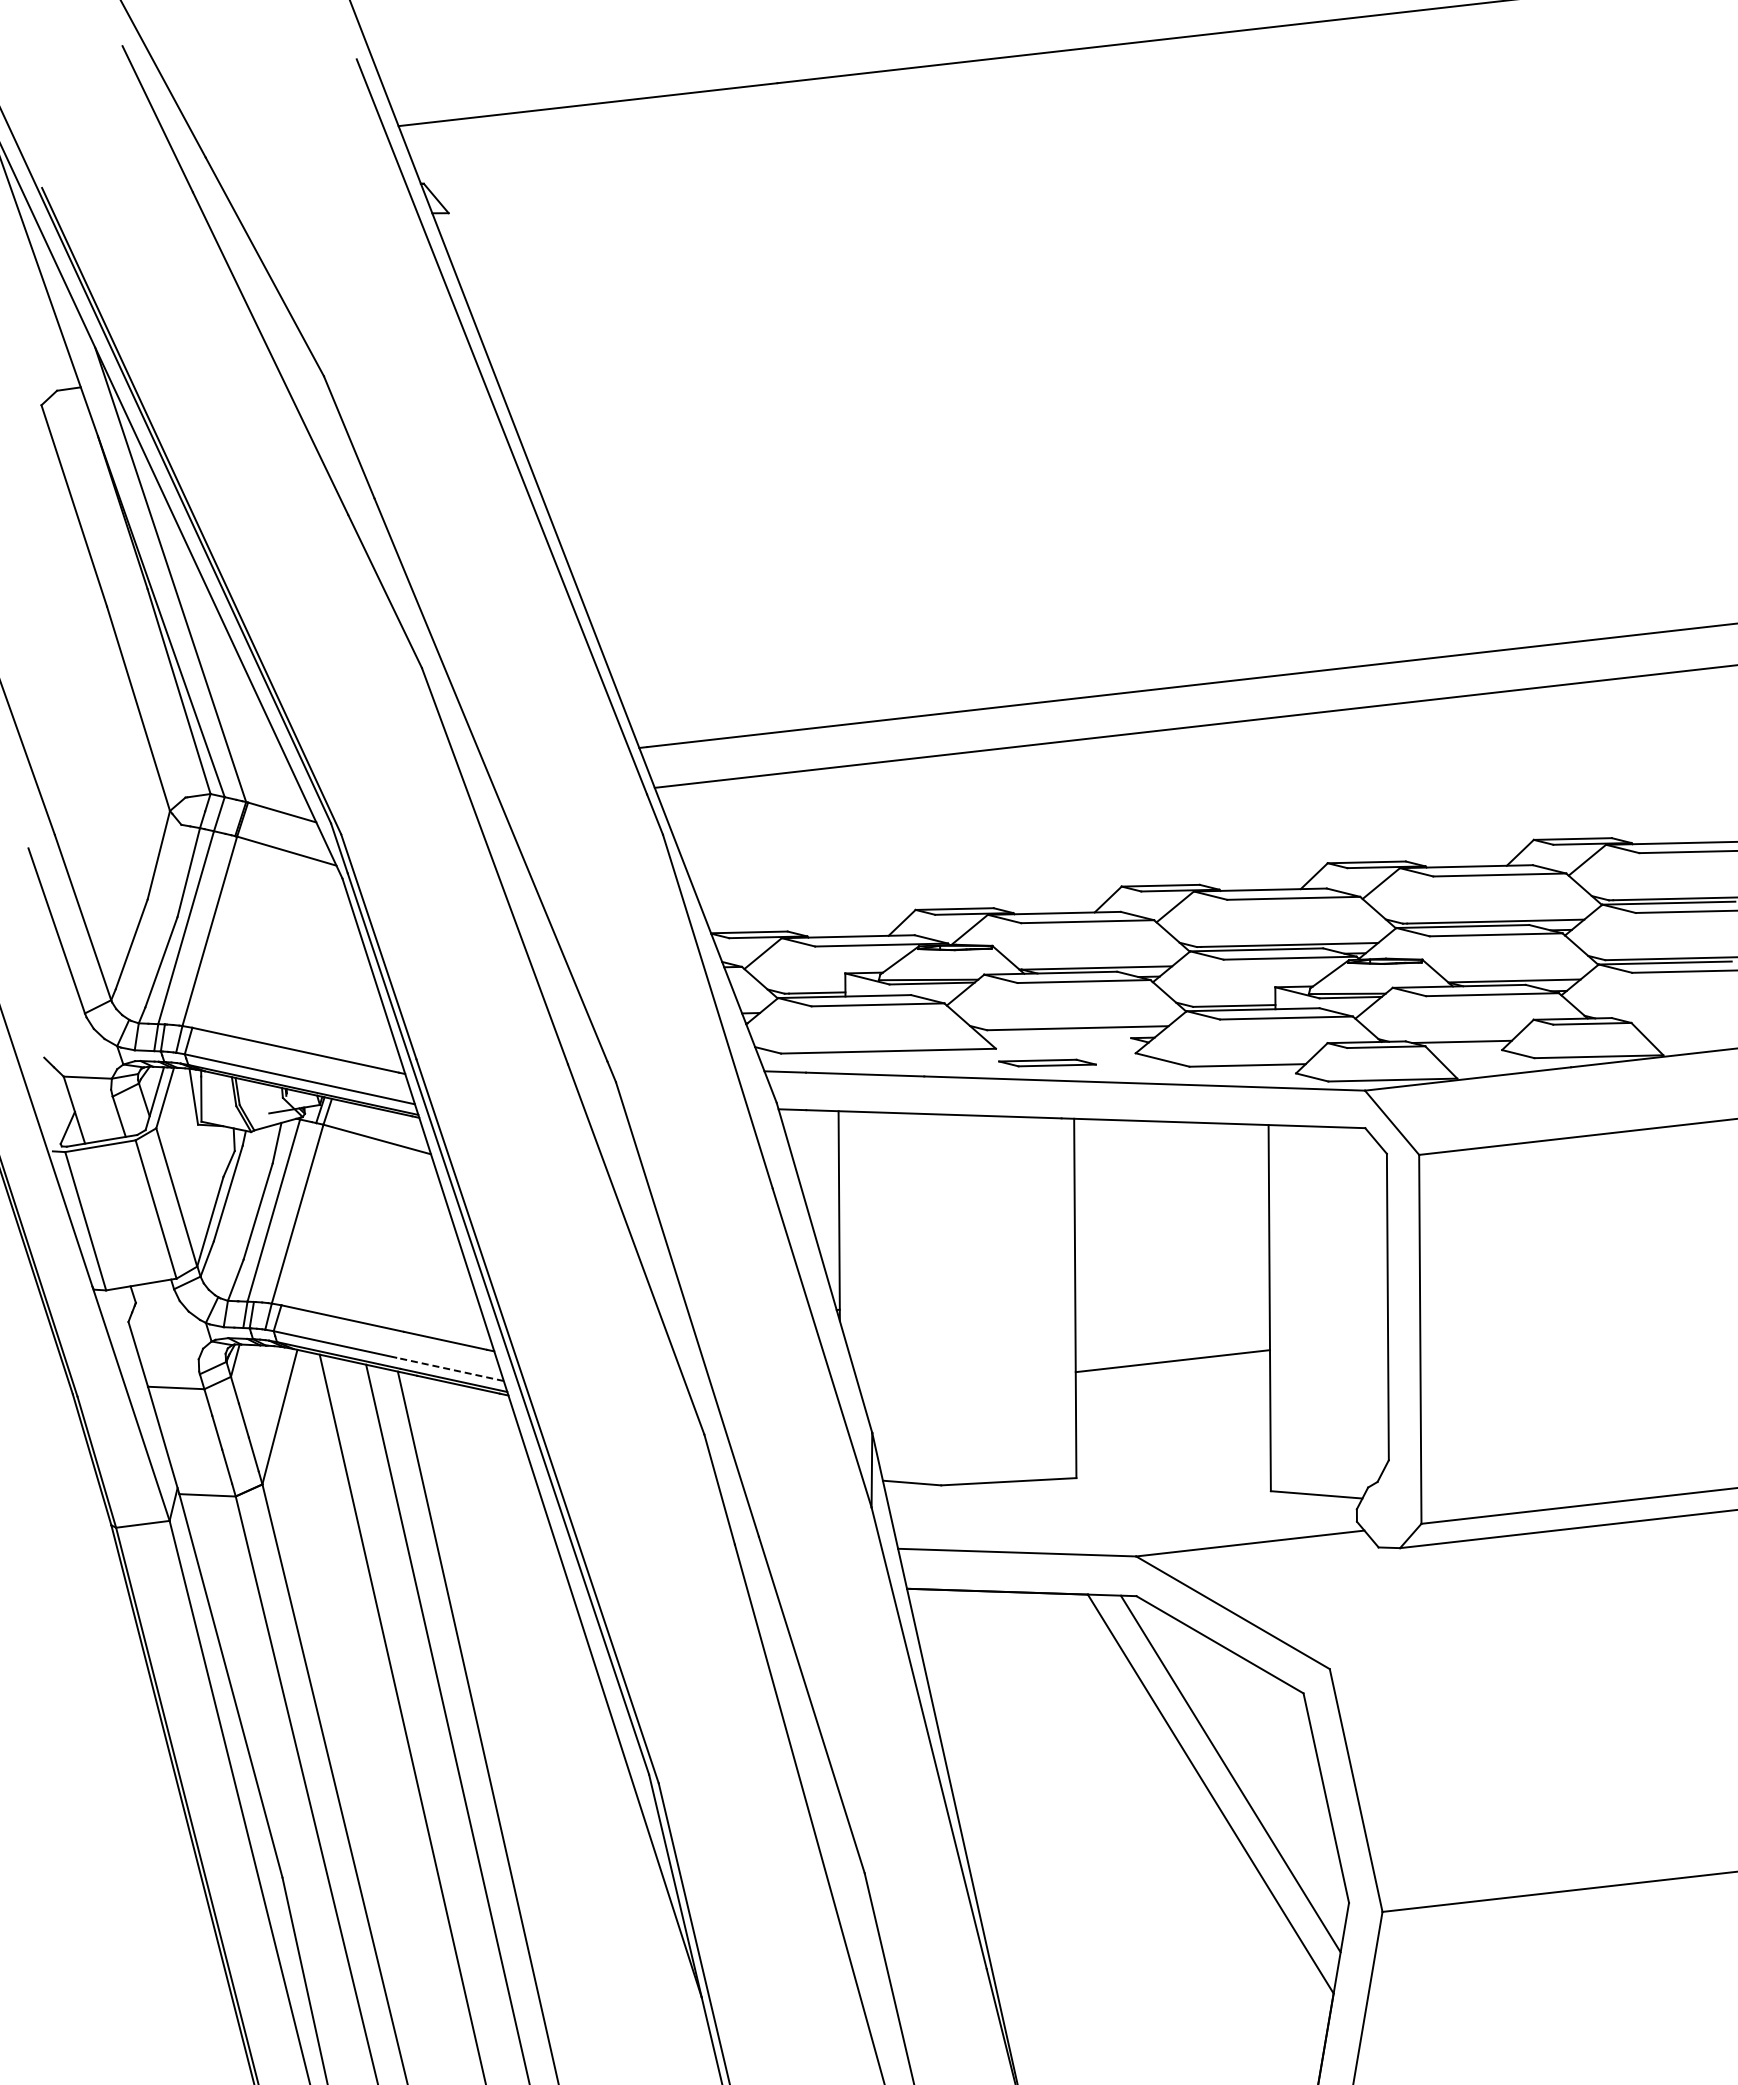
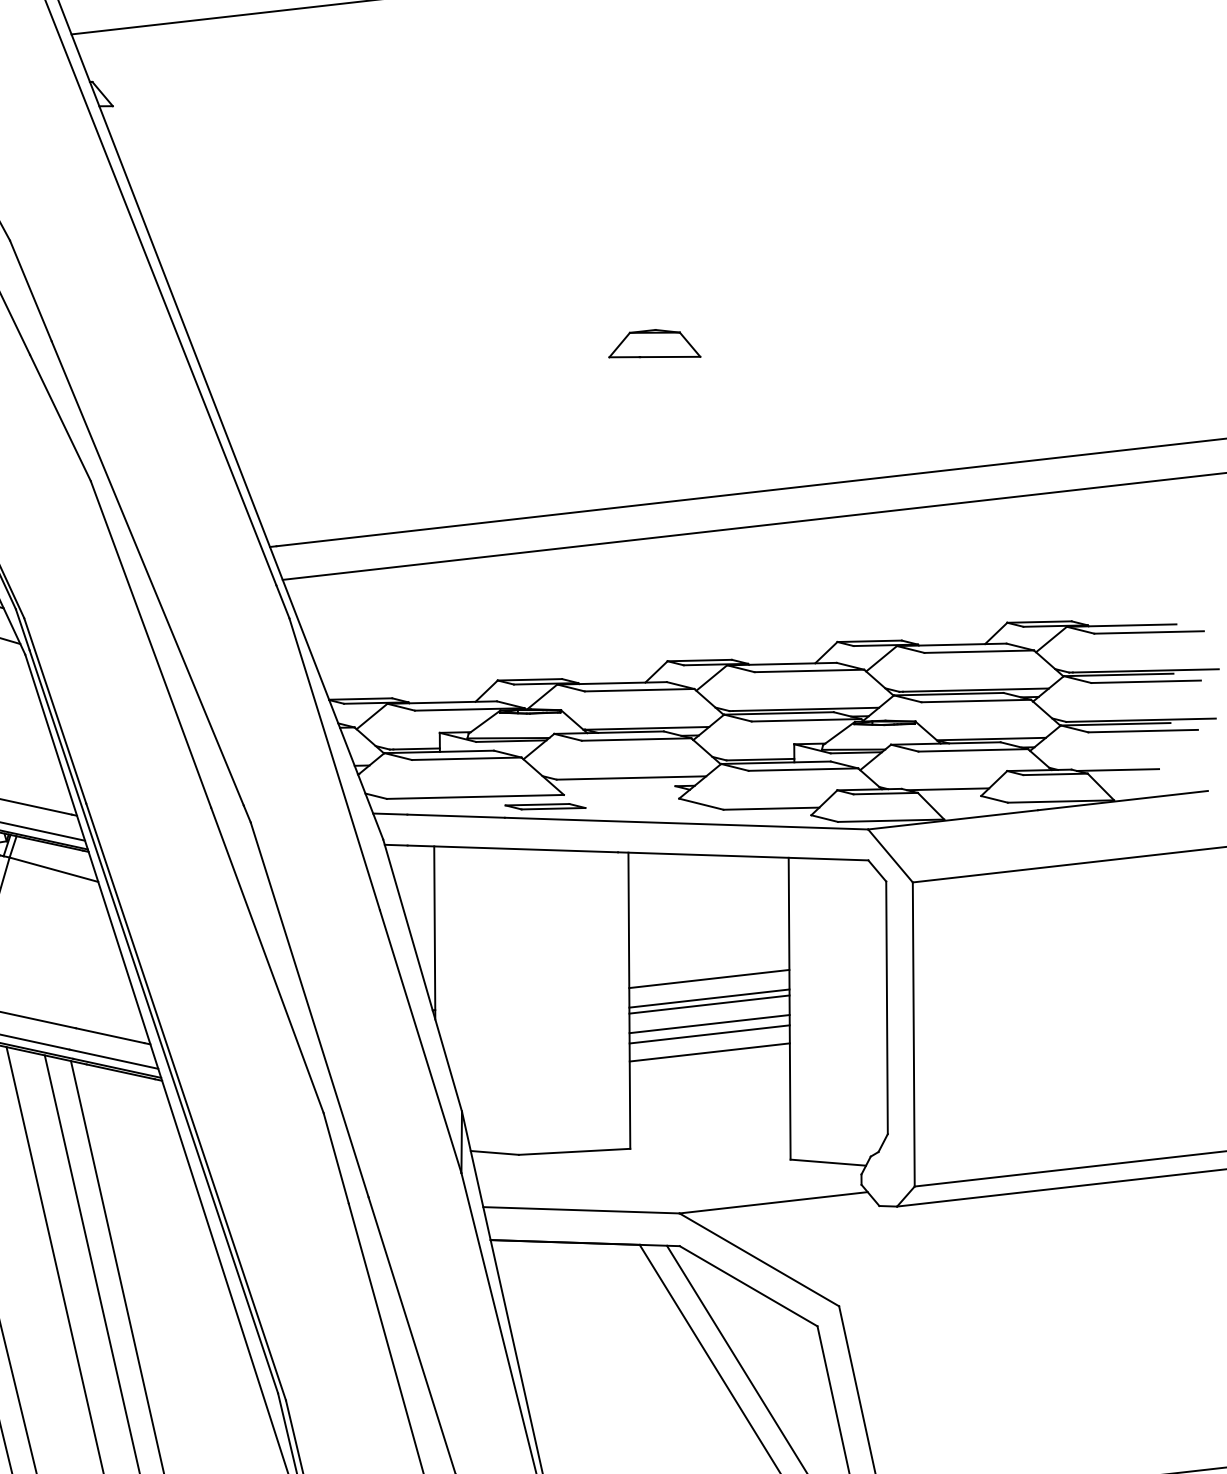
part: (1106, 500) -> (655, 343), added
line: (1667, 1018) -> (1117, 769), added
part: (1047, 1062) -> (545, 806), moved
line: (1172, 1272) -> (709, 979), added
line: (1172, 1295) -> (709, 998), added
line: (1172, 1303) -> (709, 1004), added
line: (1172, 1326) -> (709, 1023), added
line: (1172, 1339) -> (709, 1034), added
line: (449, 1369) -> (113, 1059), dashed -> solid

